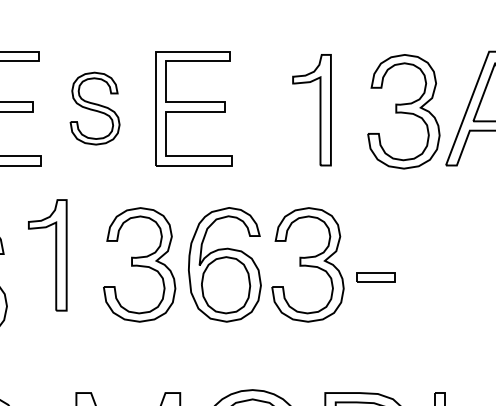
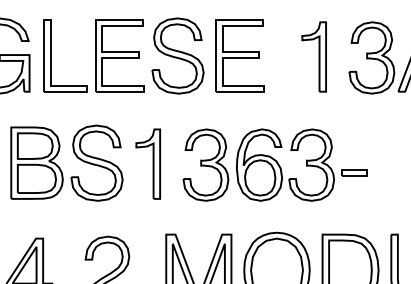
part: (94, 107) -> (177, 55), size x1.67
part: (46, 254) -> (147, 163), moved
part: (248, 263) -> (274, 164), moved

